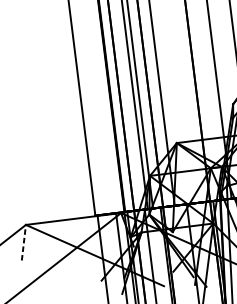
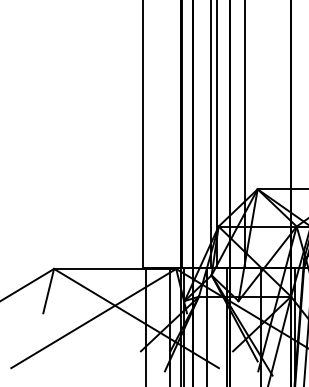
line: (23, 243) -> (48, 291), dashed -> solid

